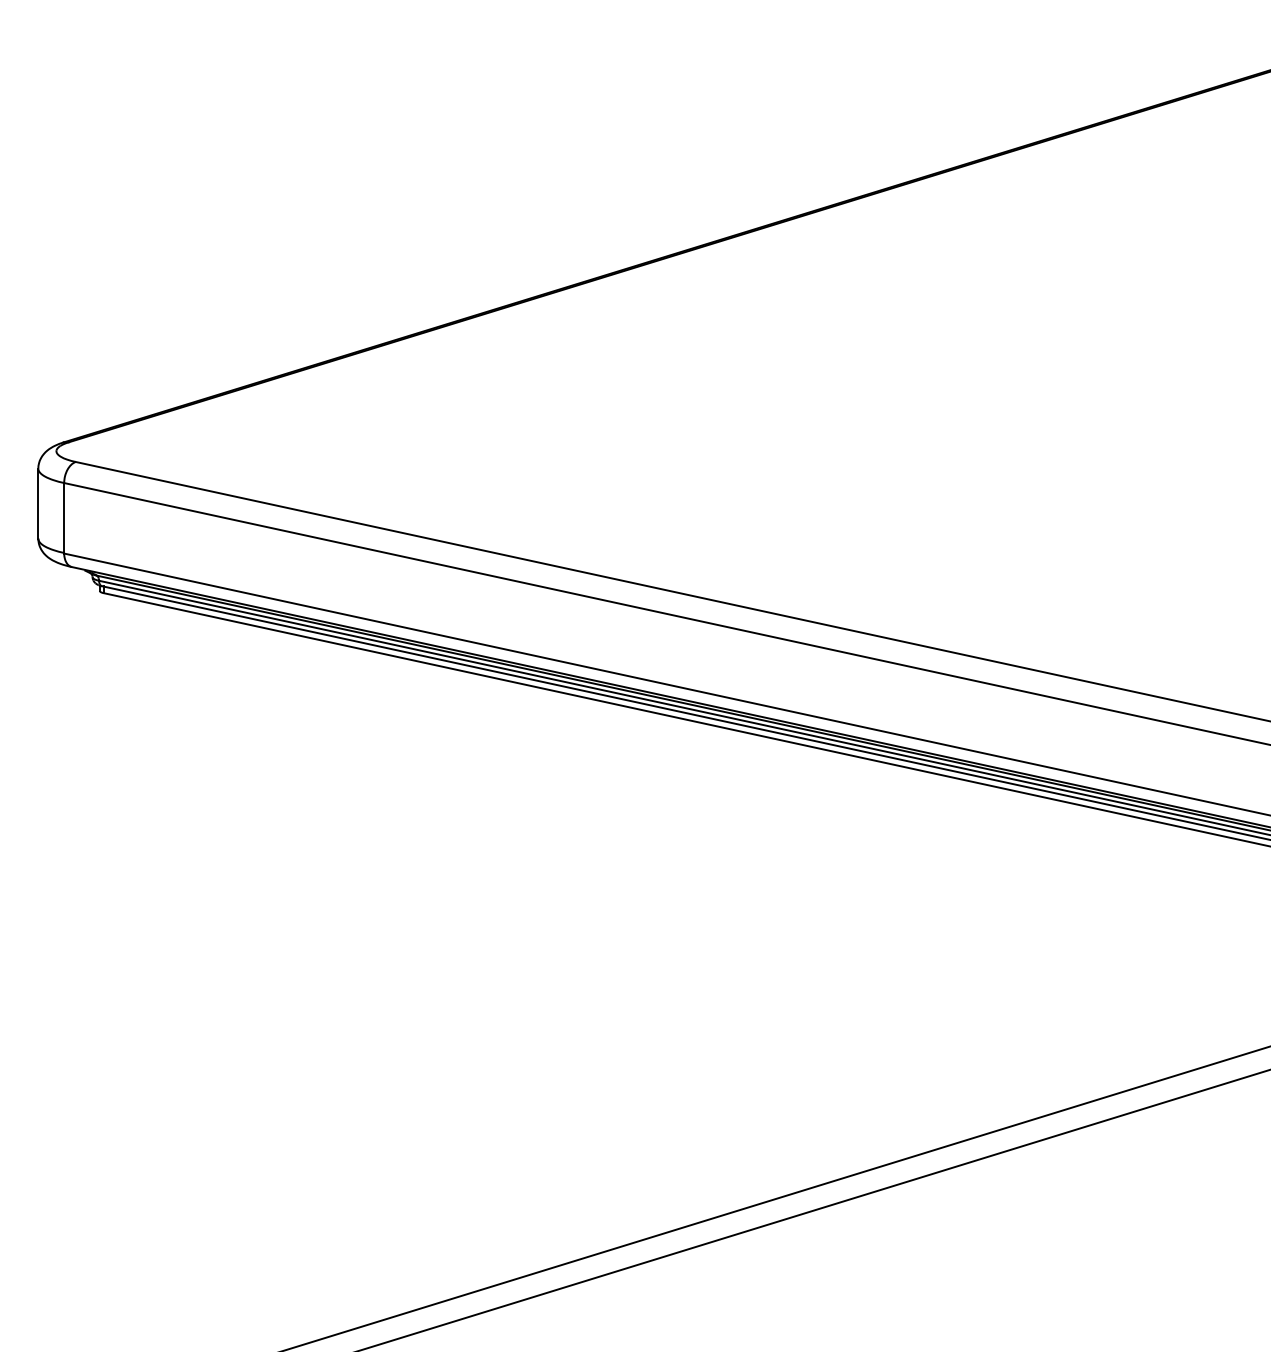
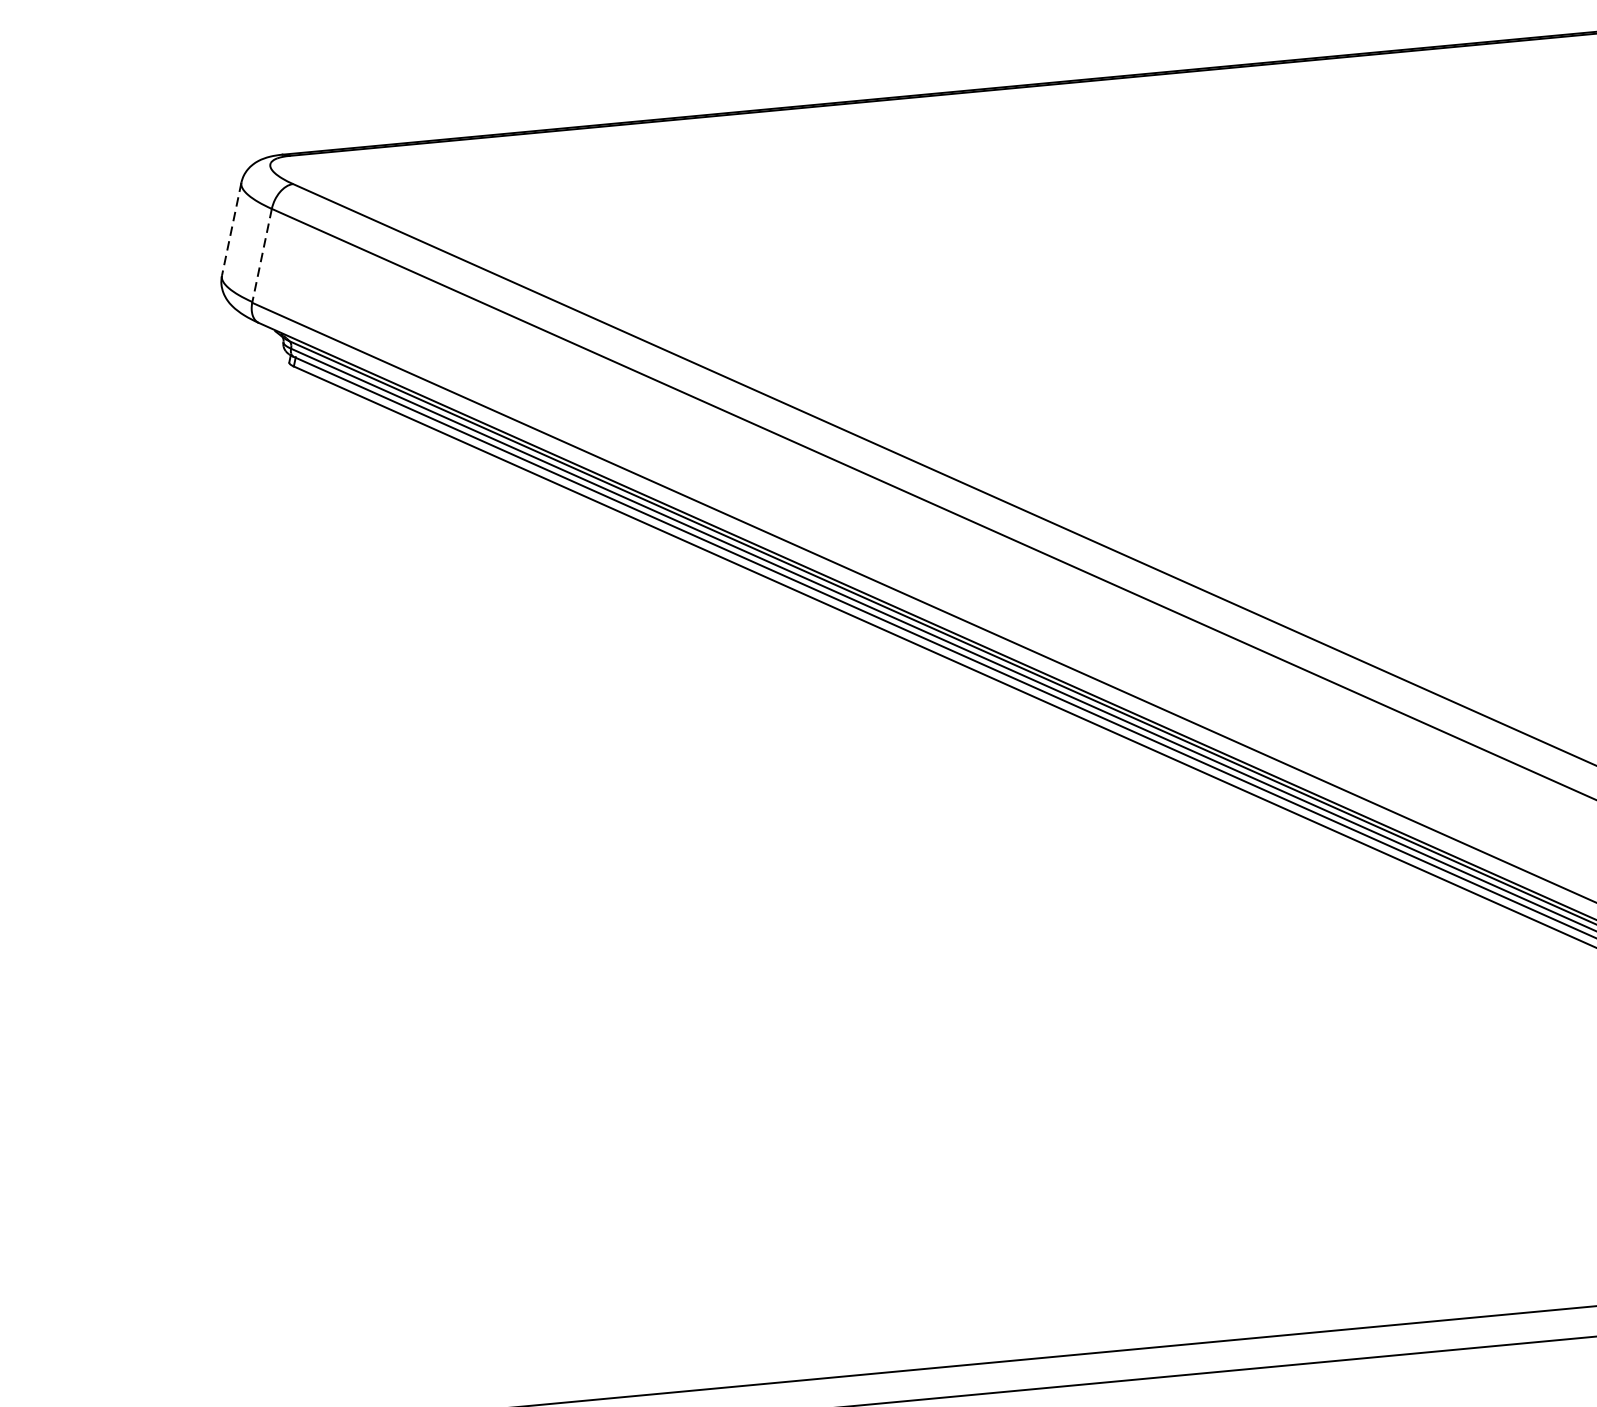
line: (38, 503) -> (231, 228), solid -> dashed
line: (64, 518) -> (262, 256), solid -> dashed

